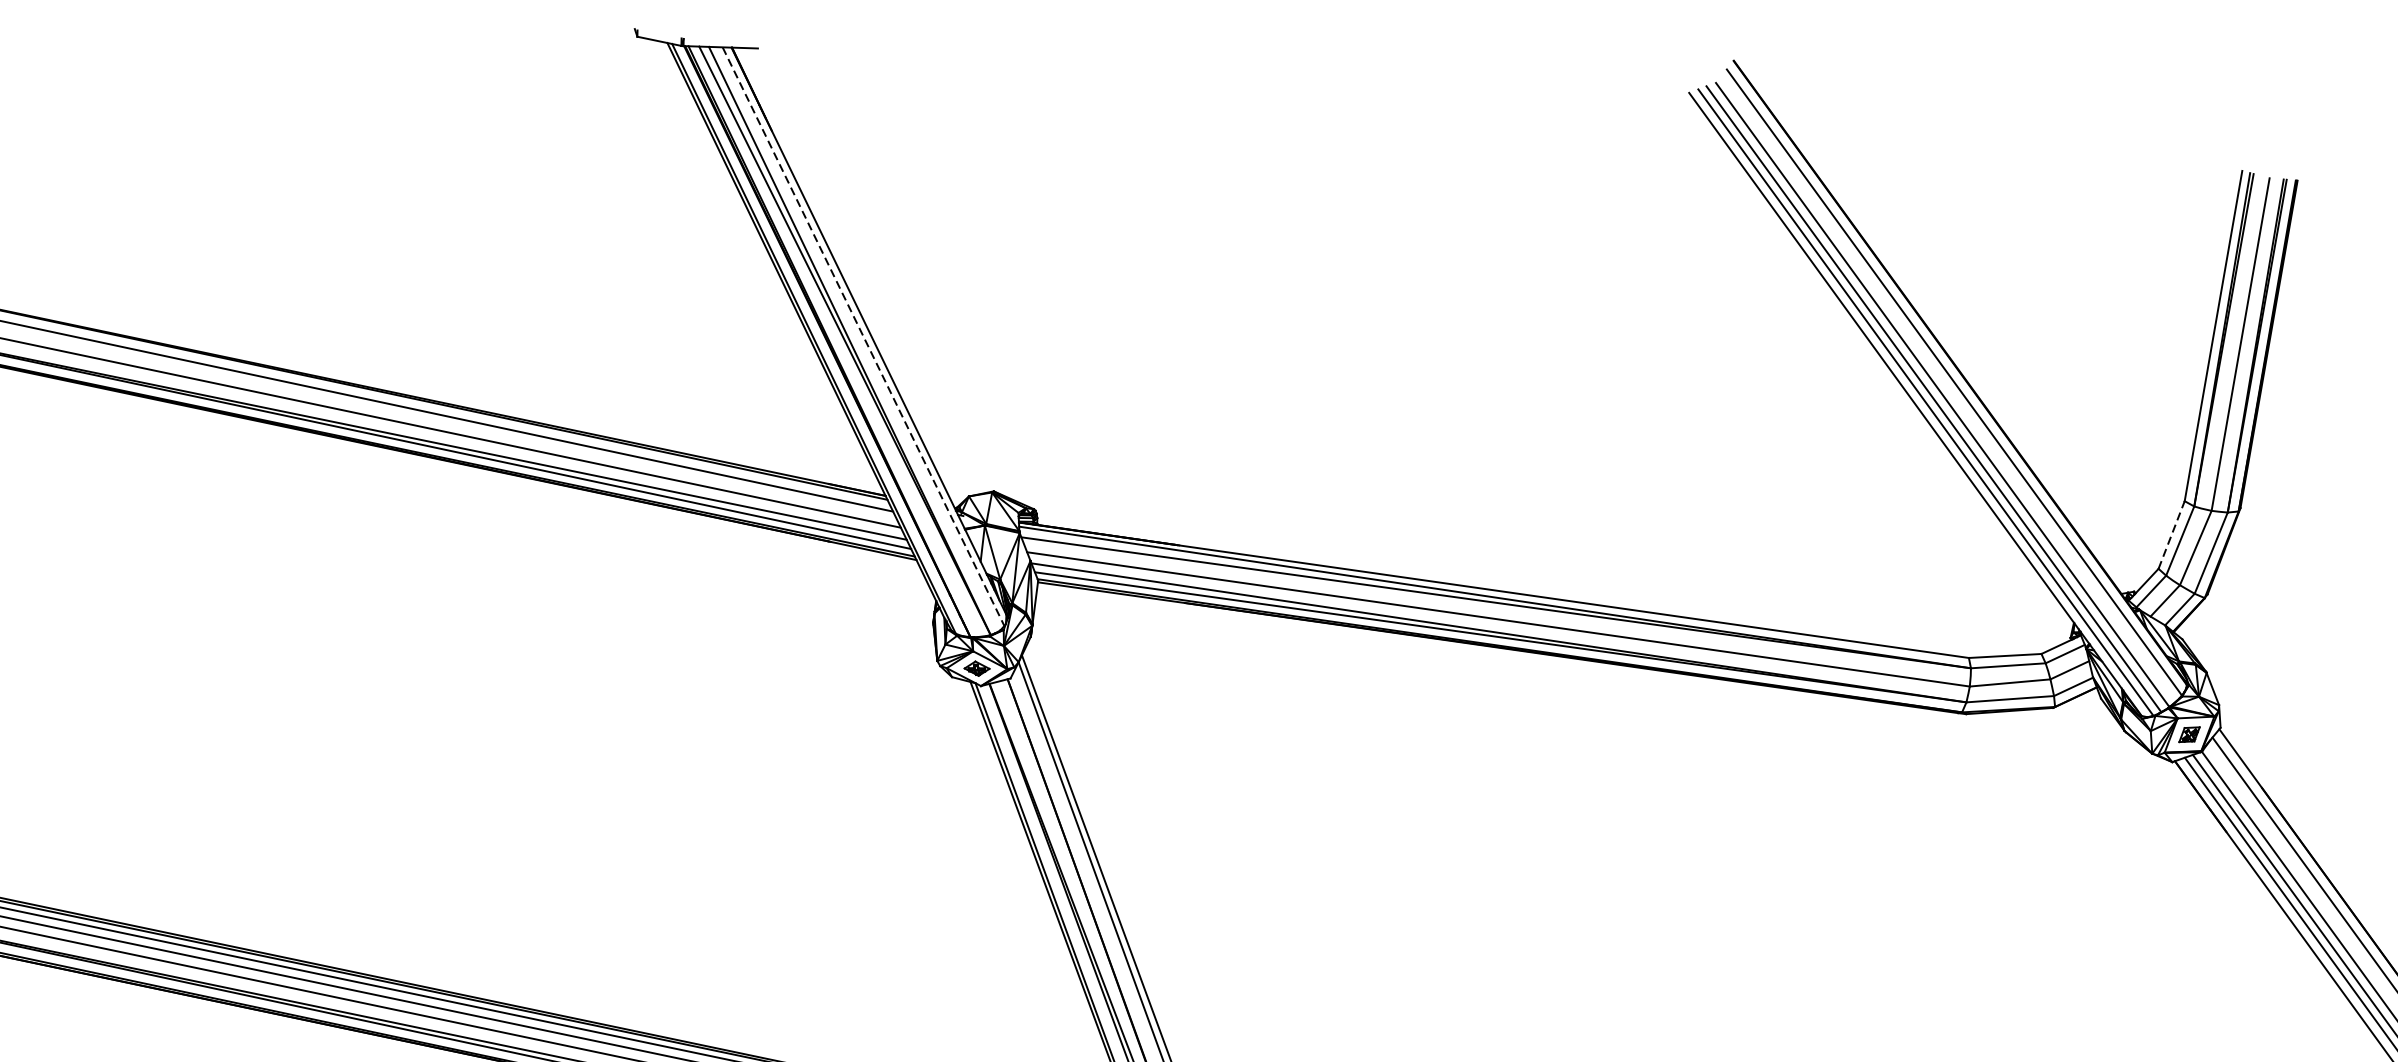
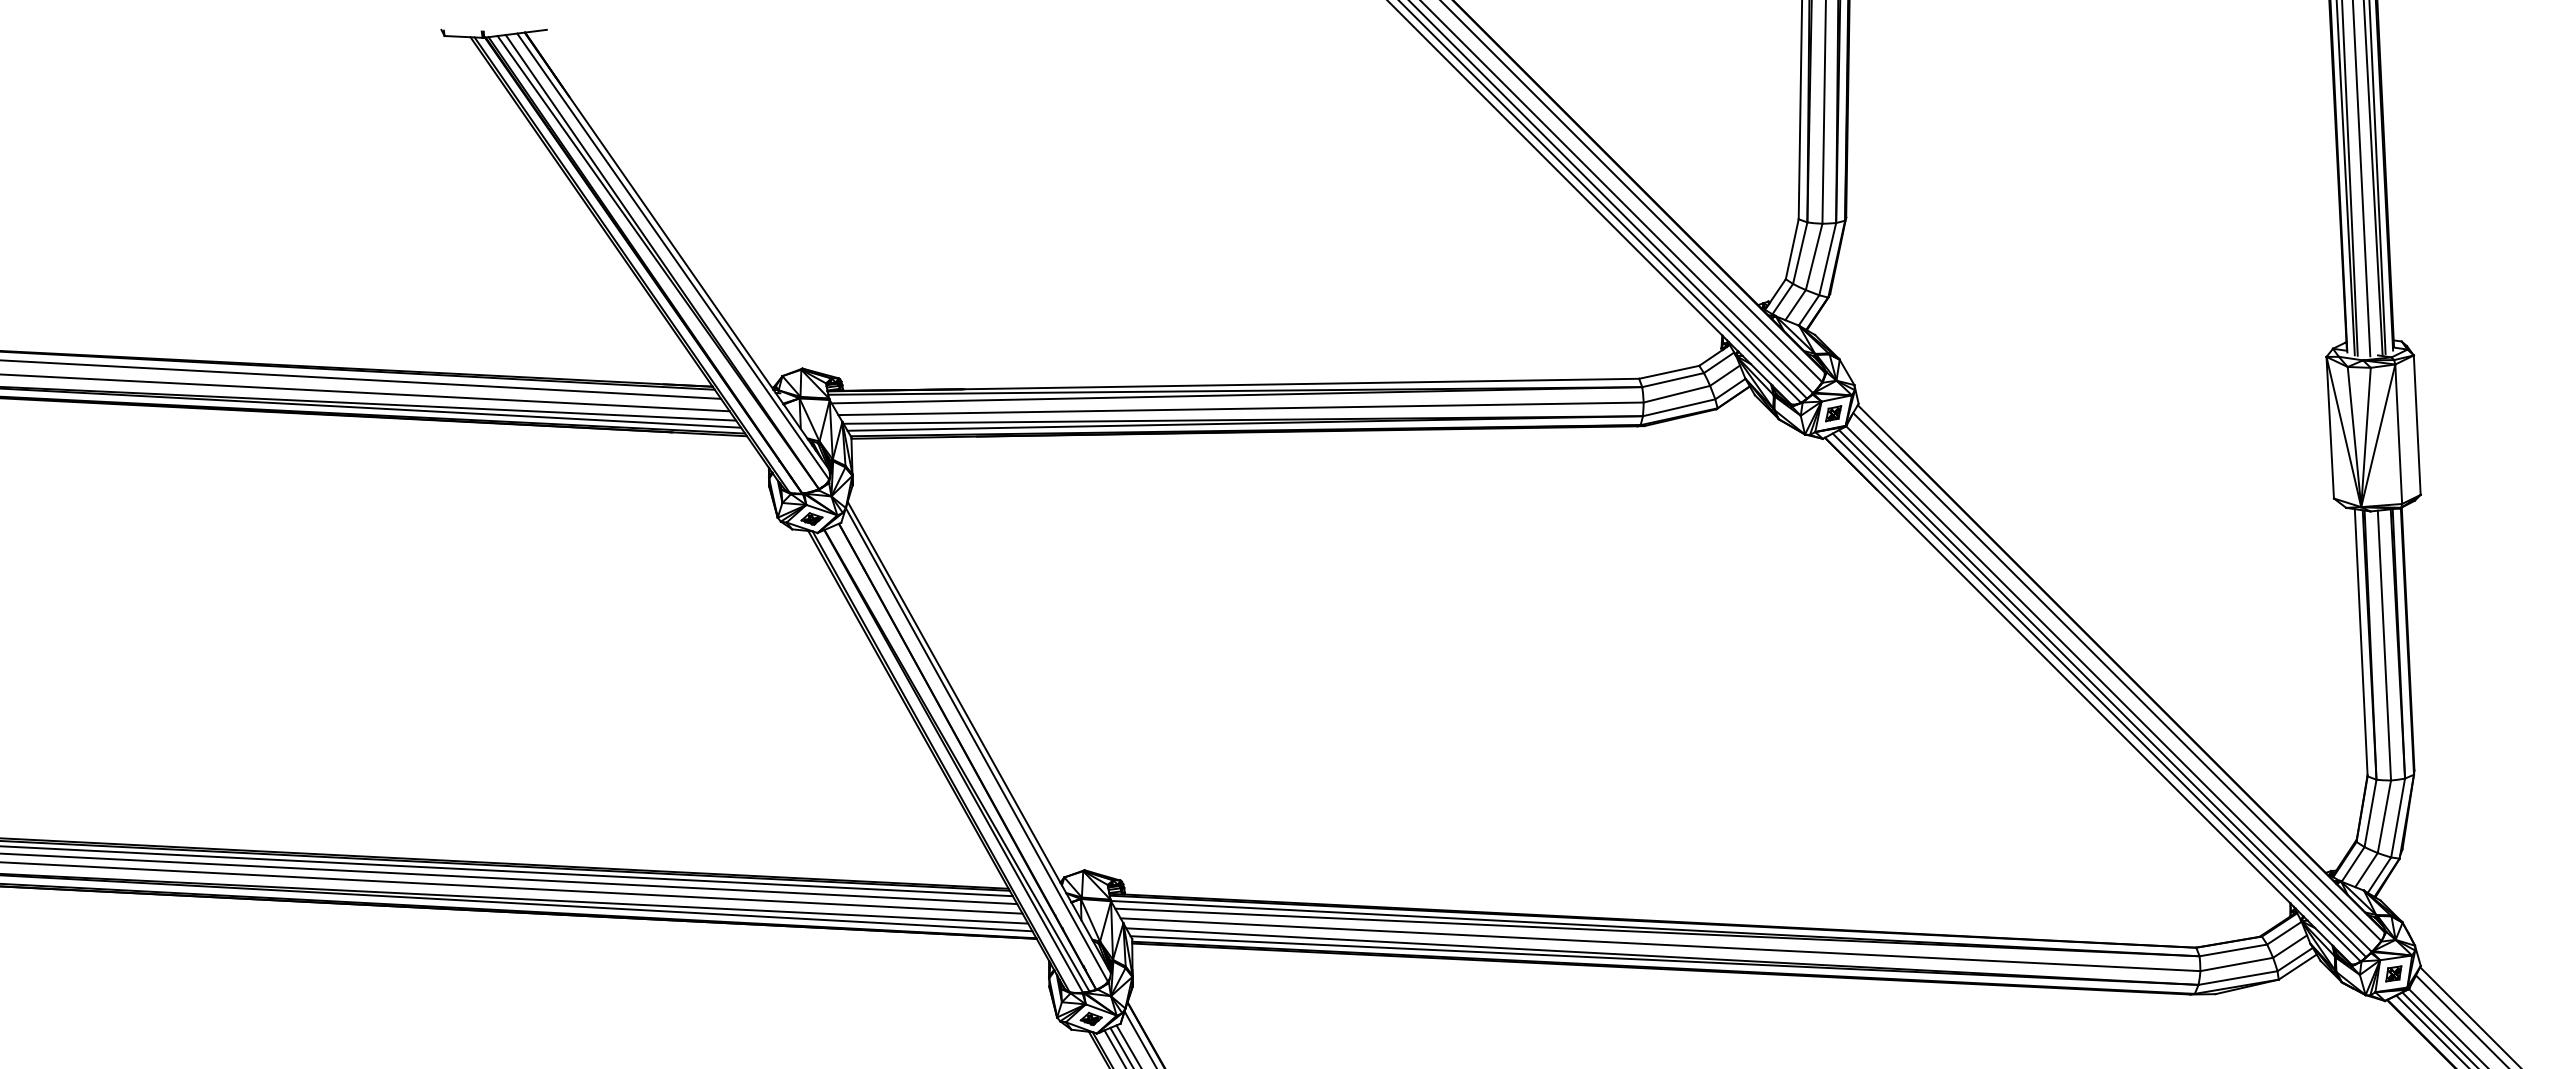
line: (863, 337) -> (673, 257), dashed -> solid
line: (2171, 535) -> (1792, 249), dashed -> solid

